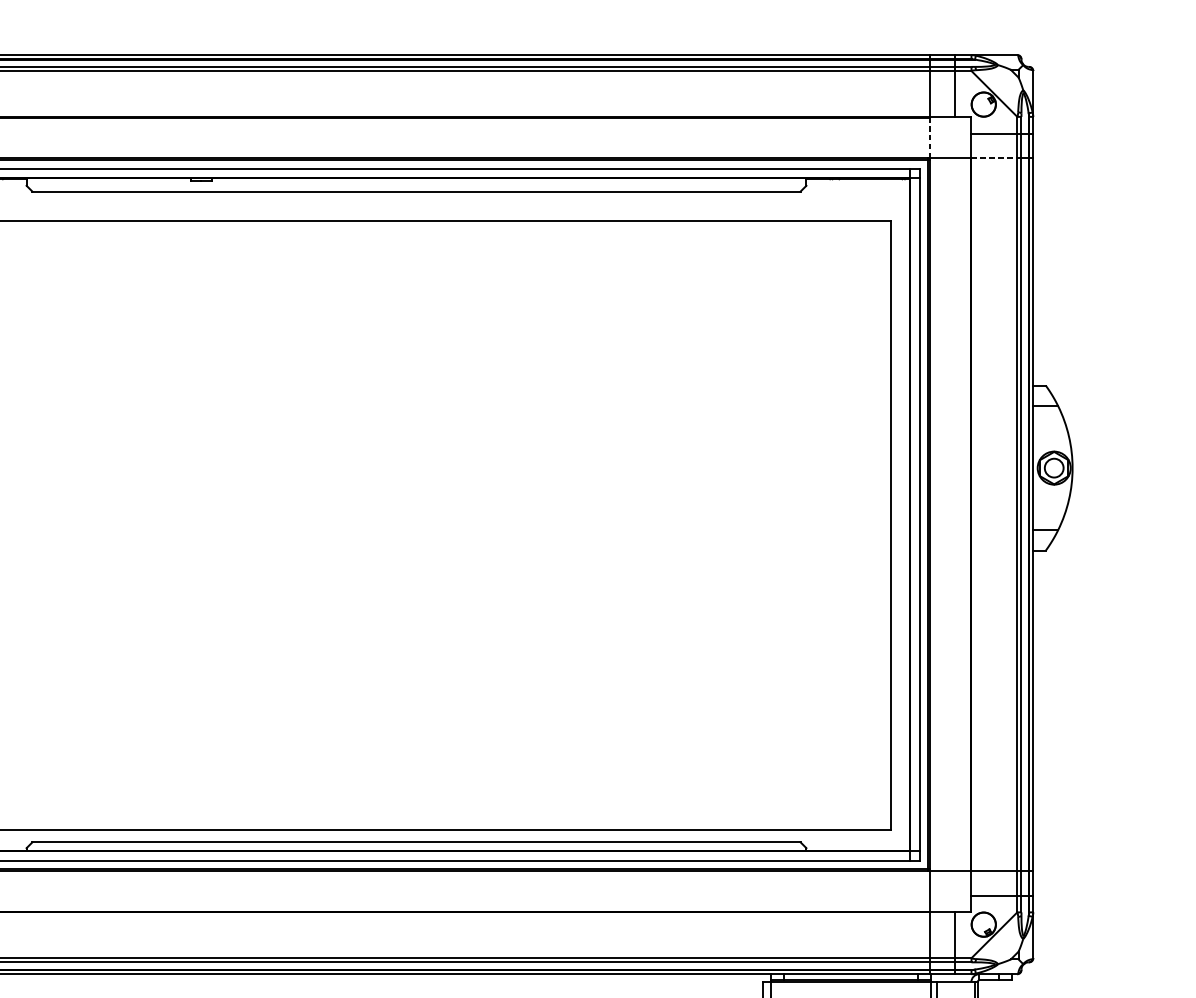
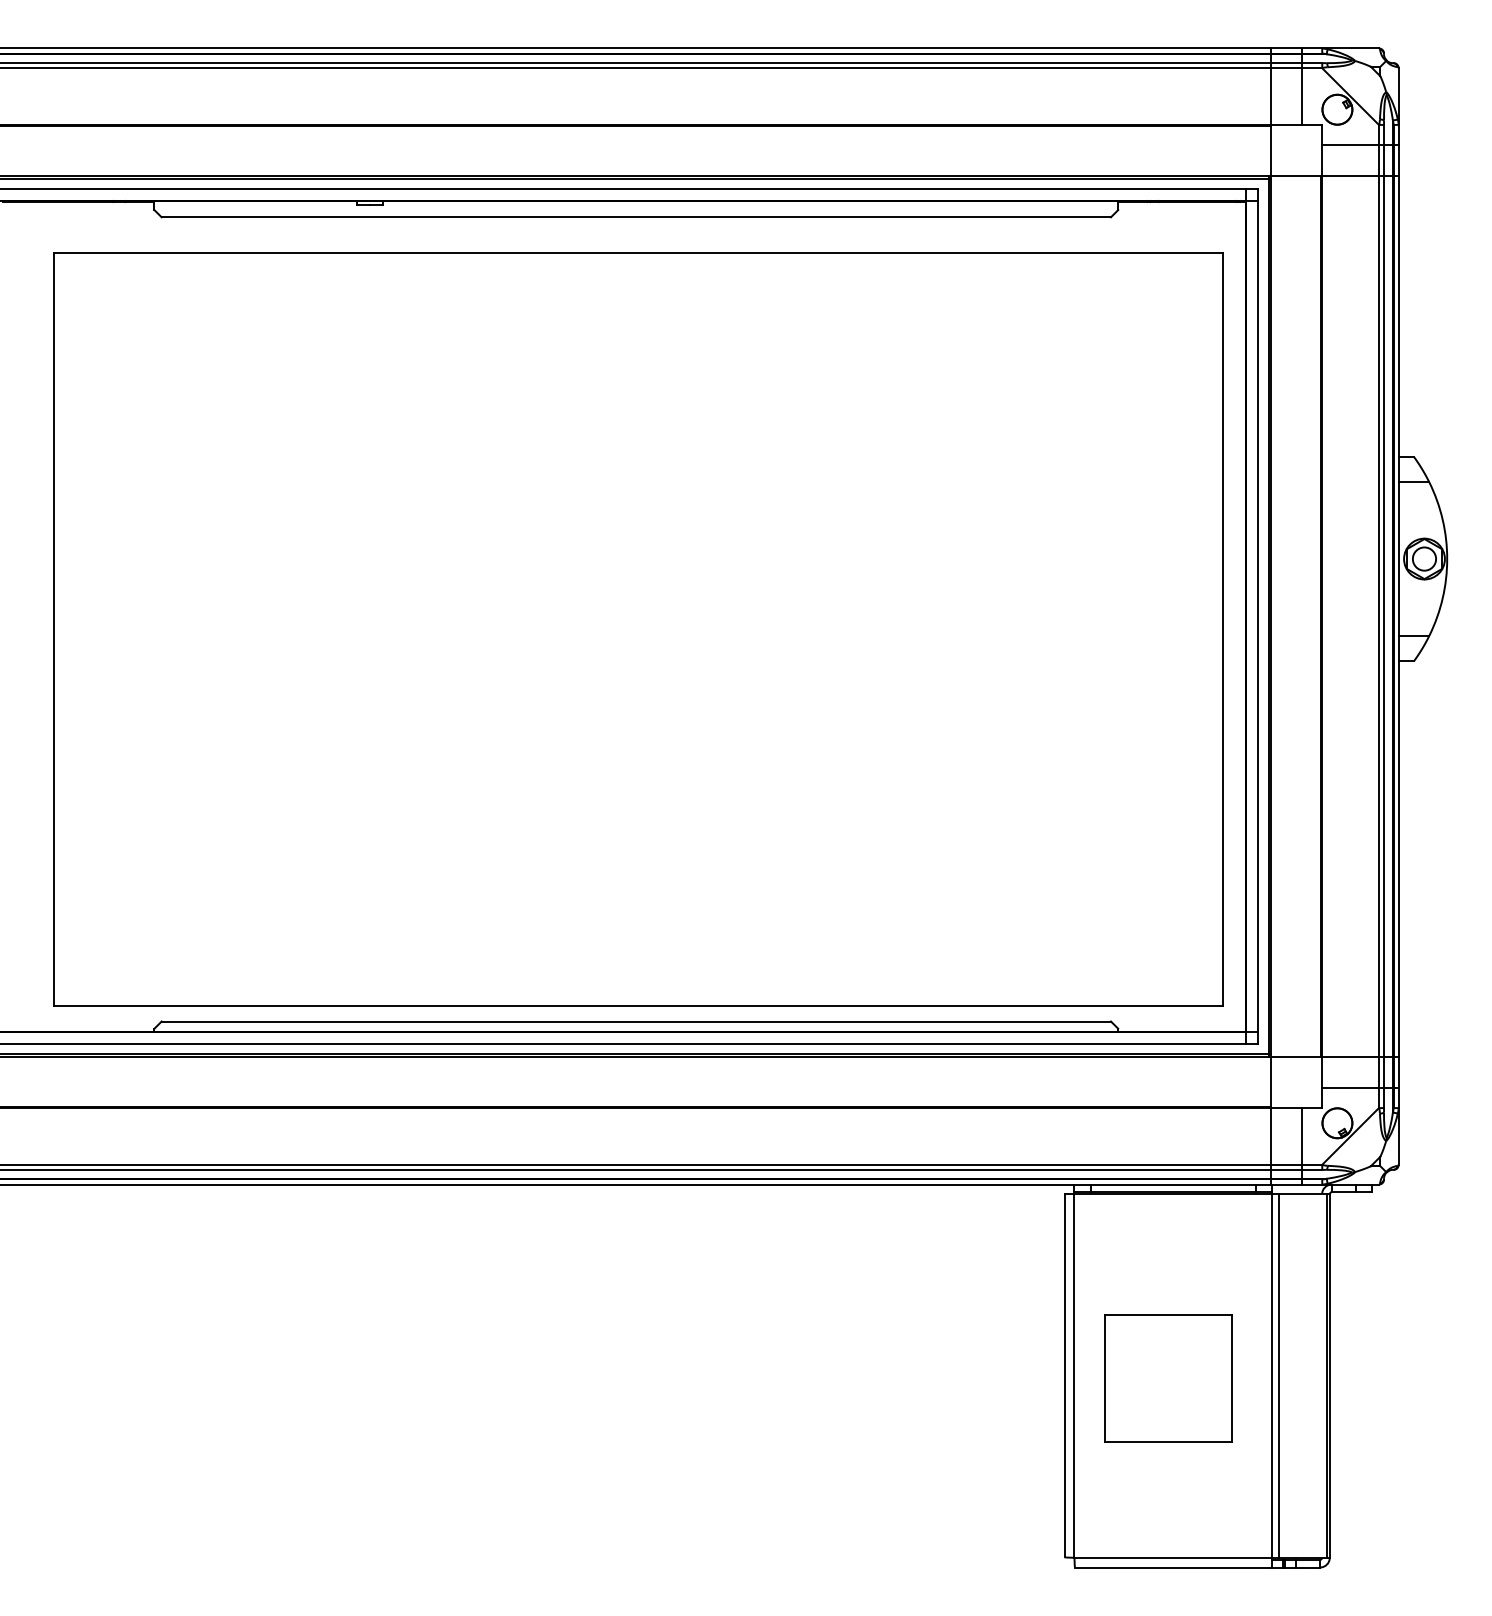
line: (930, 137) -> (1271, 150), dashed -> solid
line: (995, 158) -> (1351, 176), dashed -> solid

